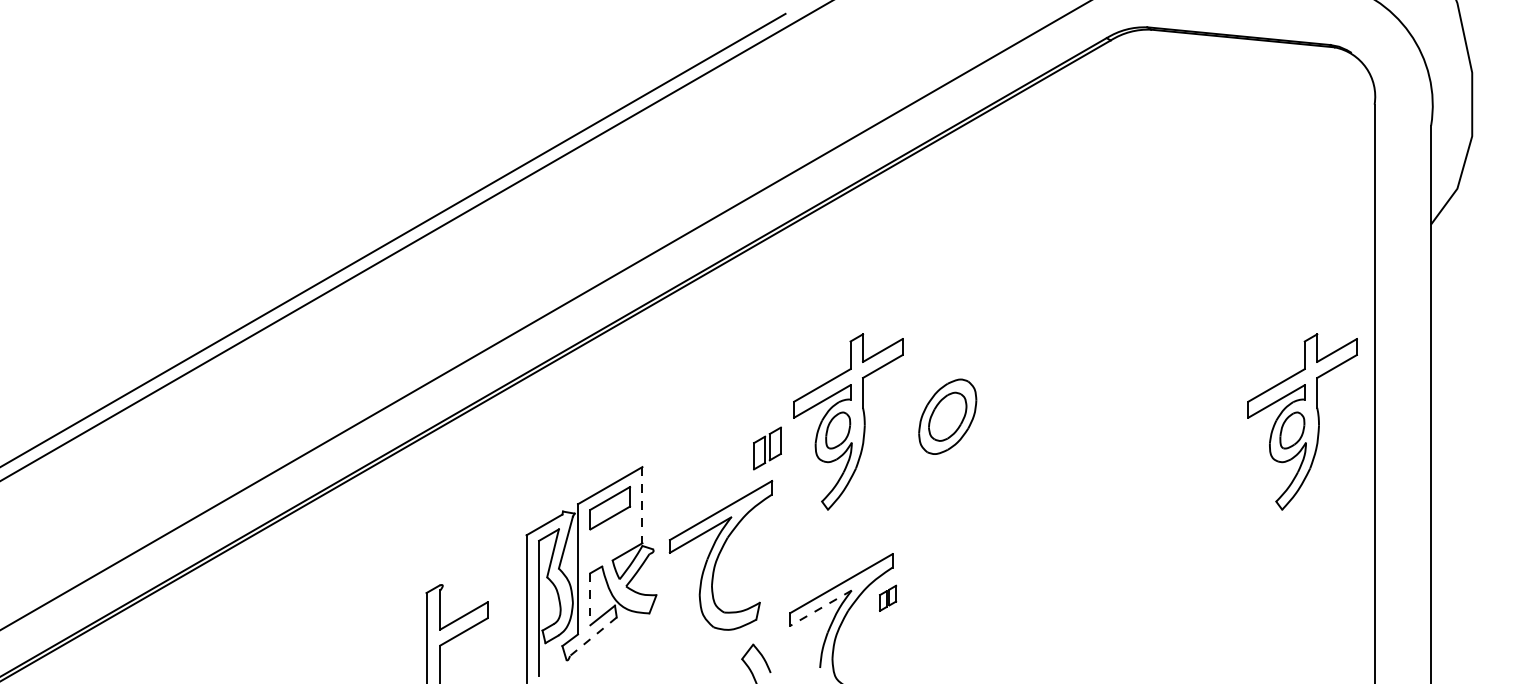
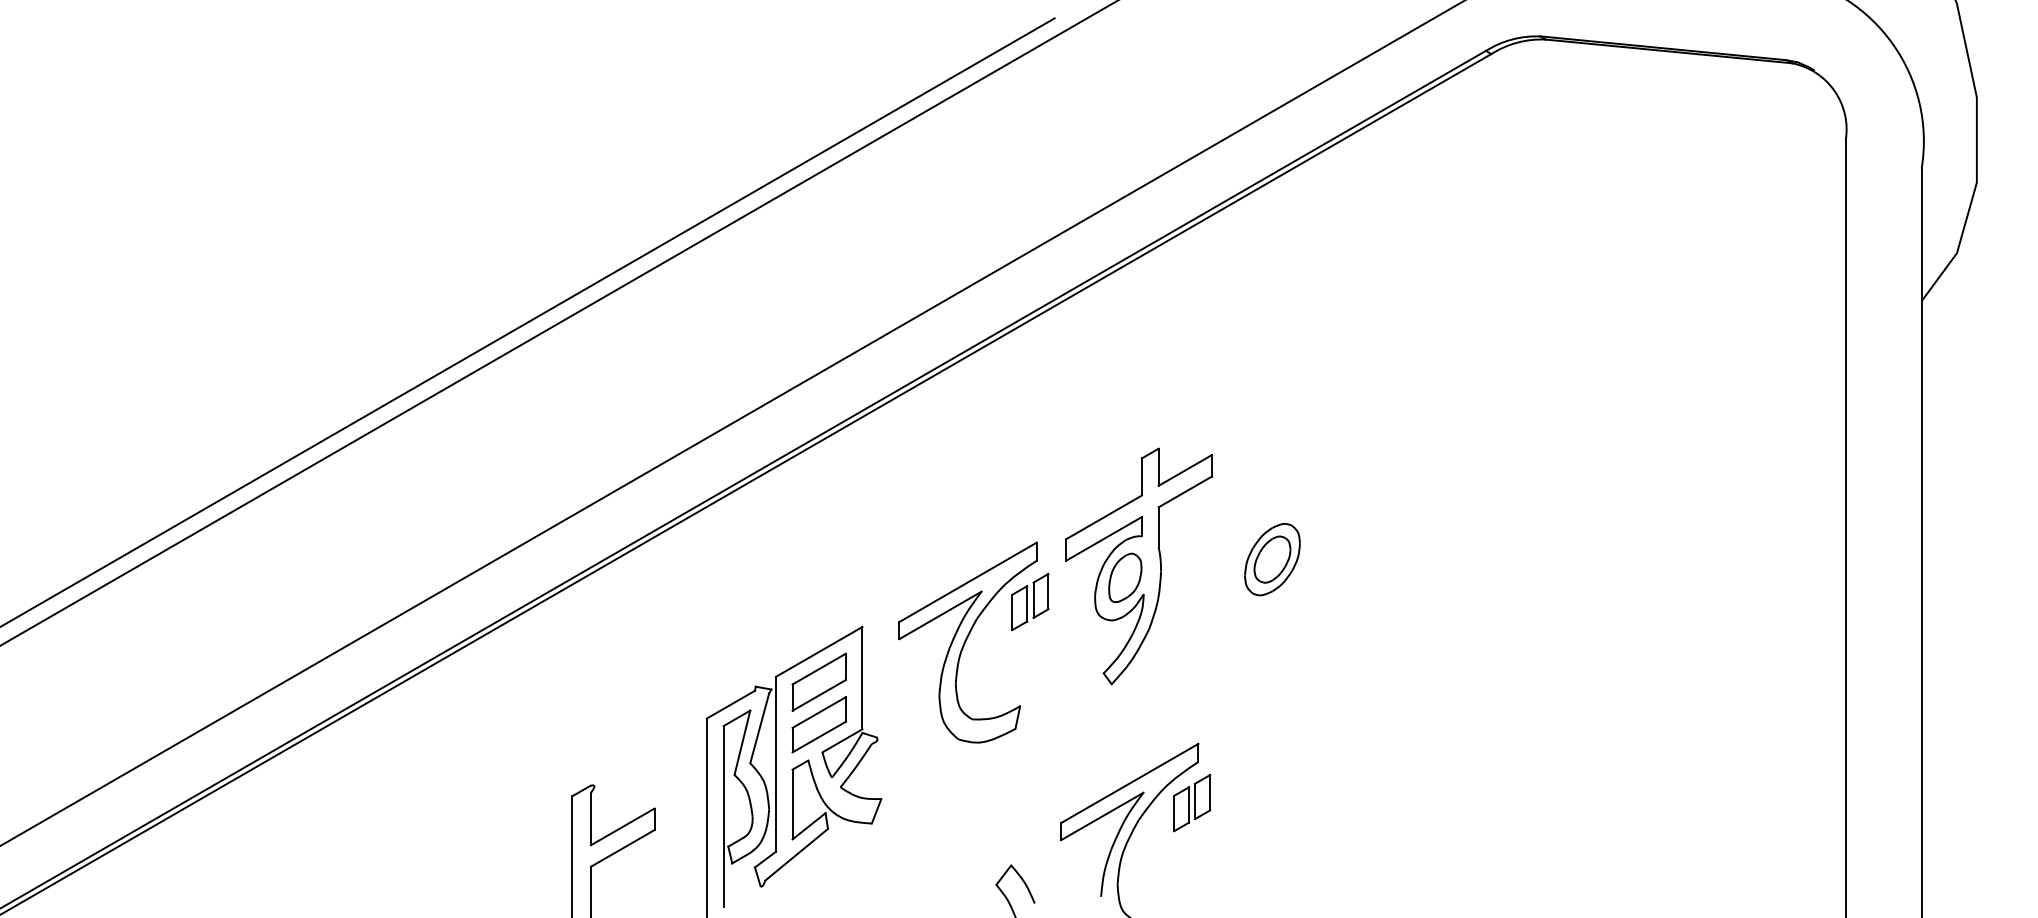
part: (947, 416) -> (1272, 559), size x0.71
part: (1302, 422) -> (1749, 566), removed
line: (642, 505) -> (862, 678), dashed -> solid
part: (609, 539) -> (818, 724), added
part: (720, 555) -> (967, 642), moved
part: (888, 598) -> (1192, 803), size x1.67
line: (590, 599) -> (792, 804), dashed -> solid
line: (821, 608) -> (1102, 816), dashed -> solid
line: (593, 636) -> (796, 854), dashed -> solid

